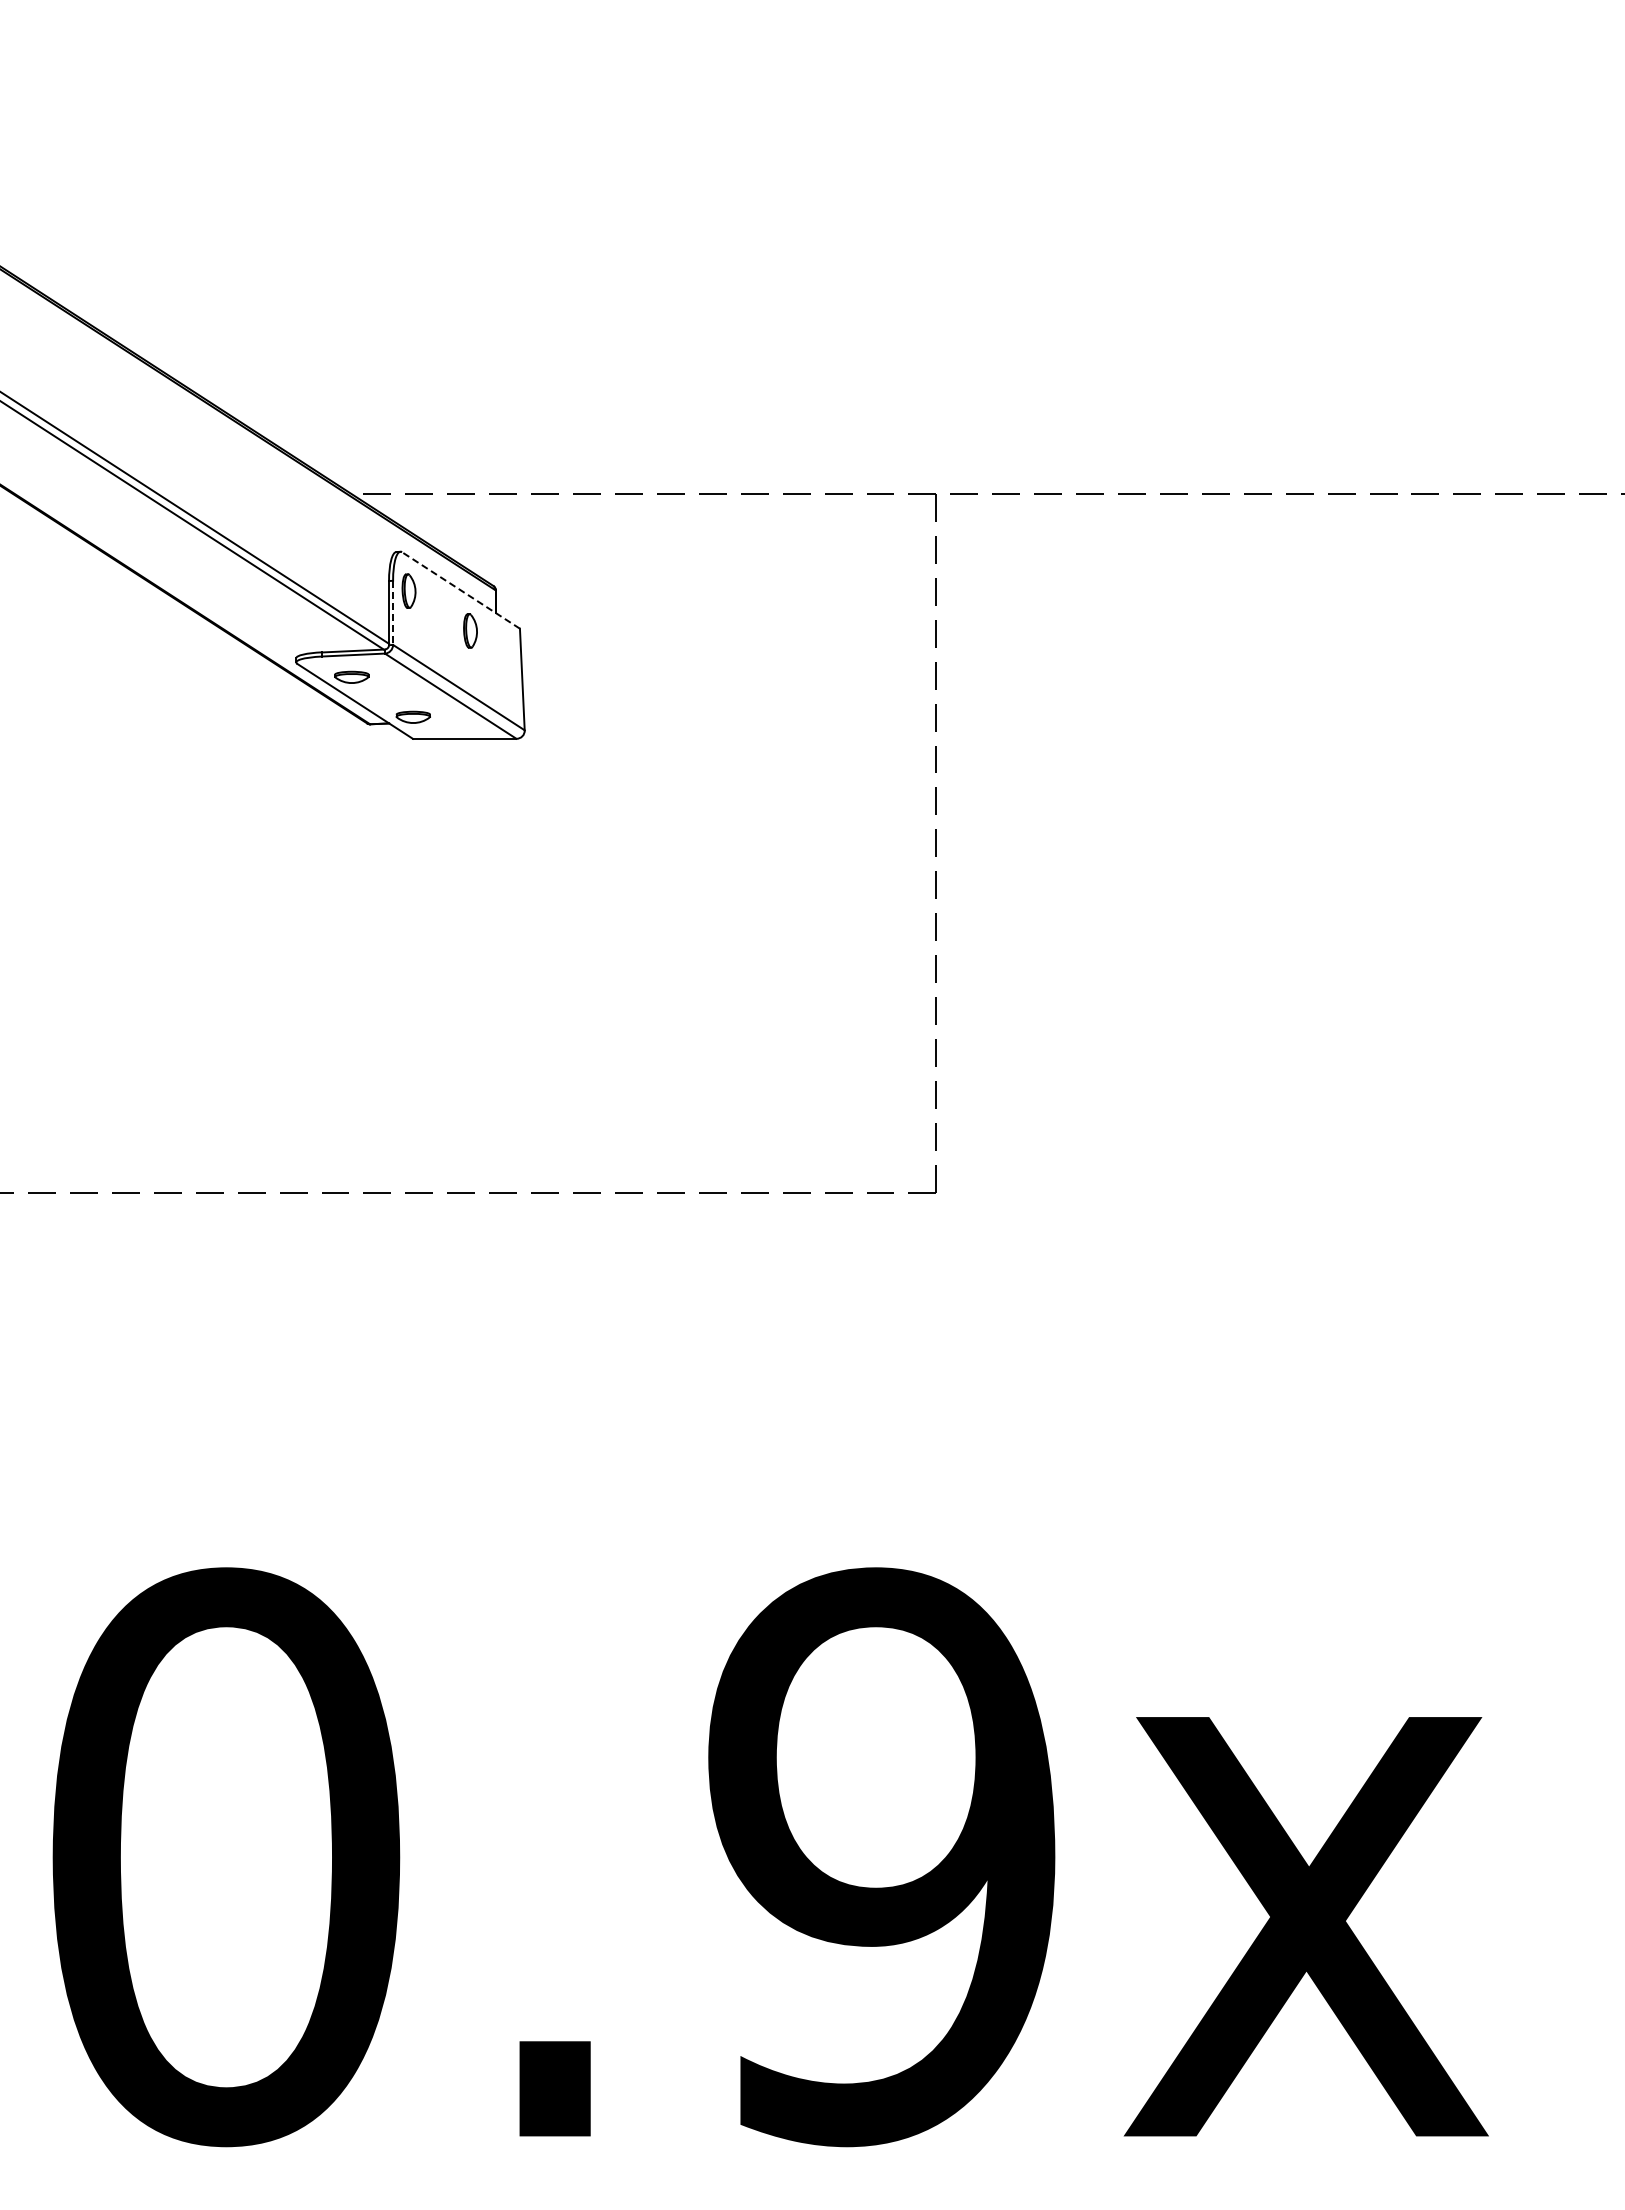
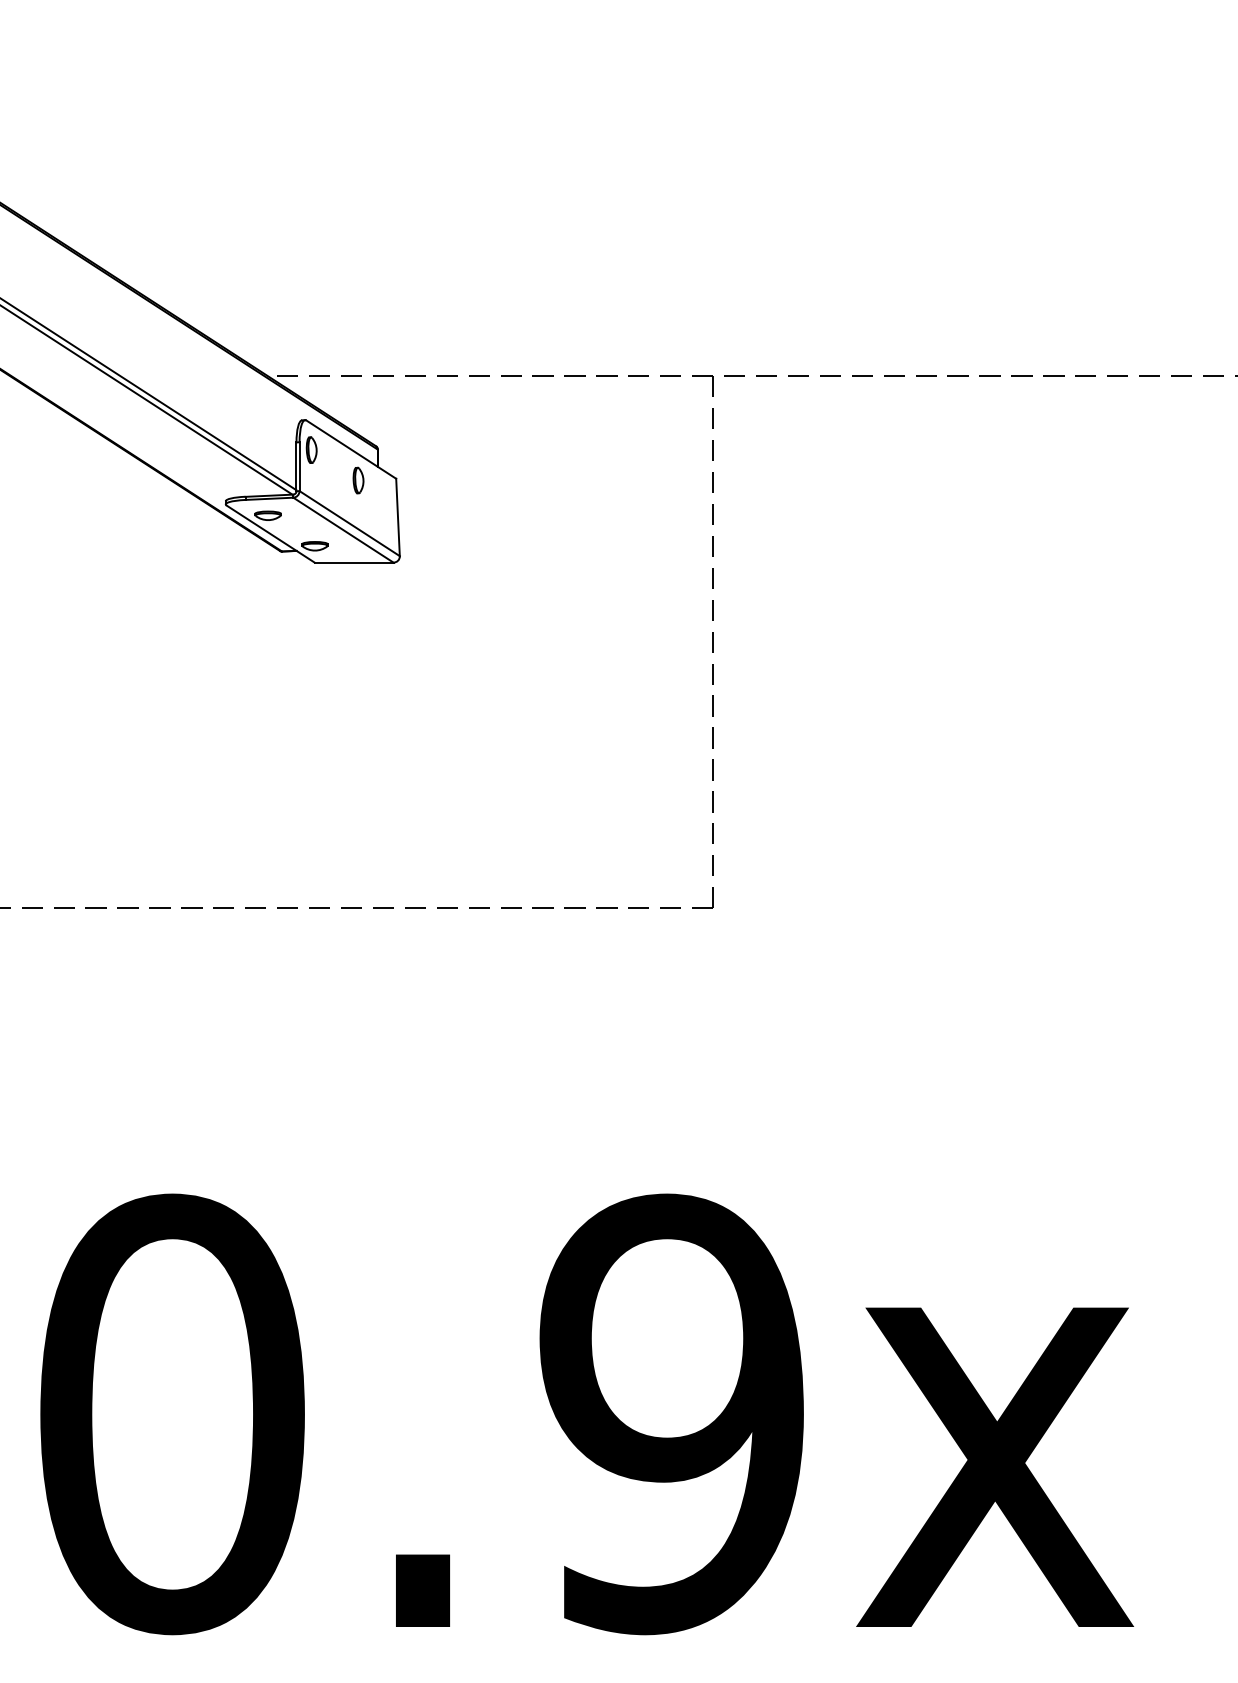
line: (460, 590) -> (350, 449), dashed -> solid
line: (393, 613) -> (299, 467), dashed -> solid

